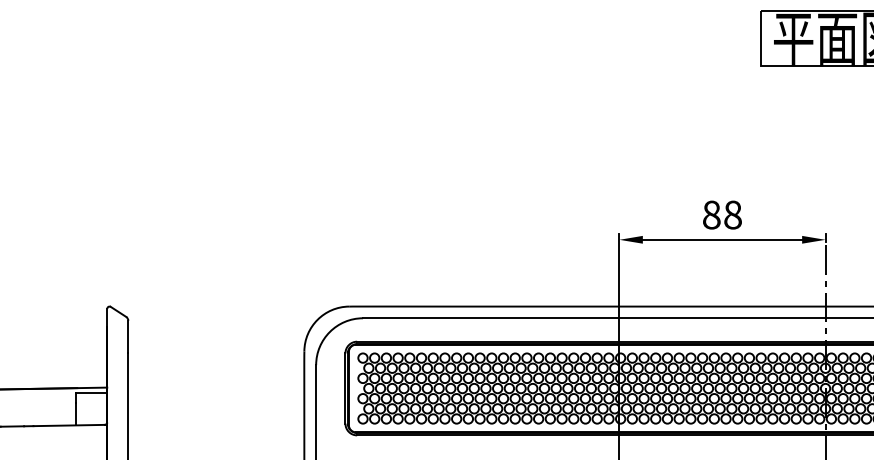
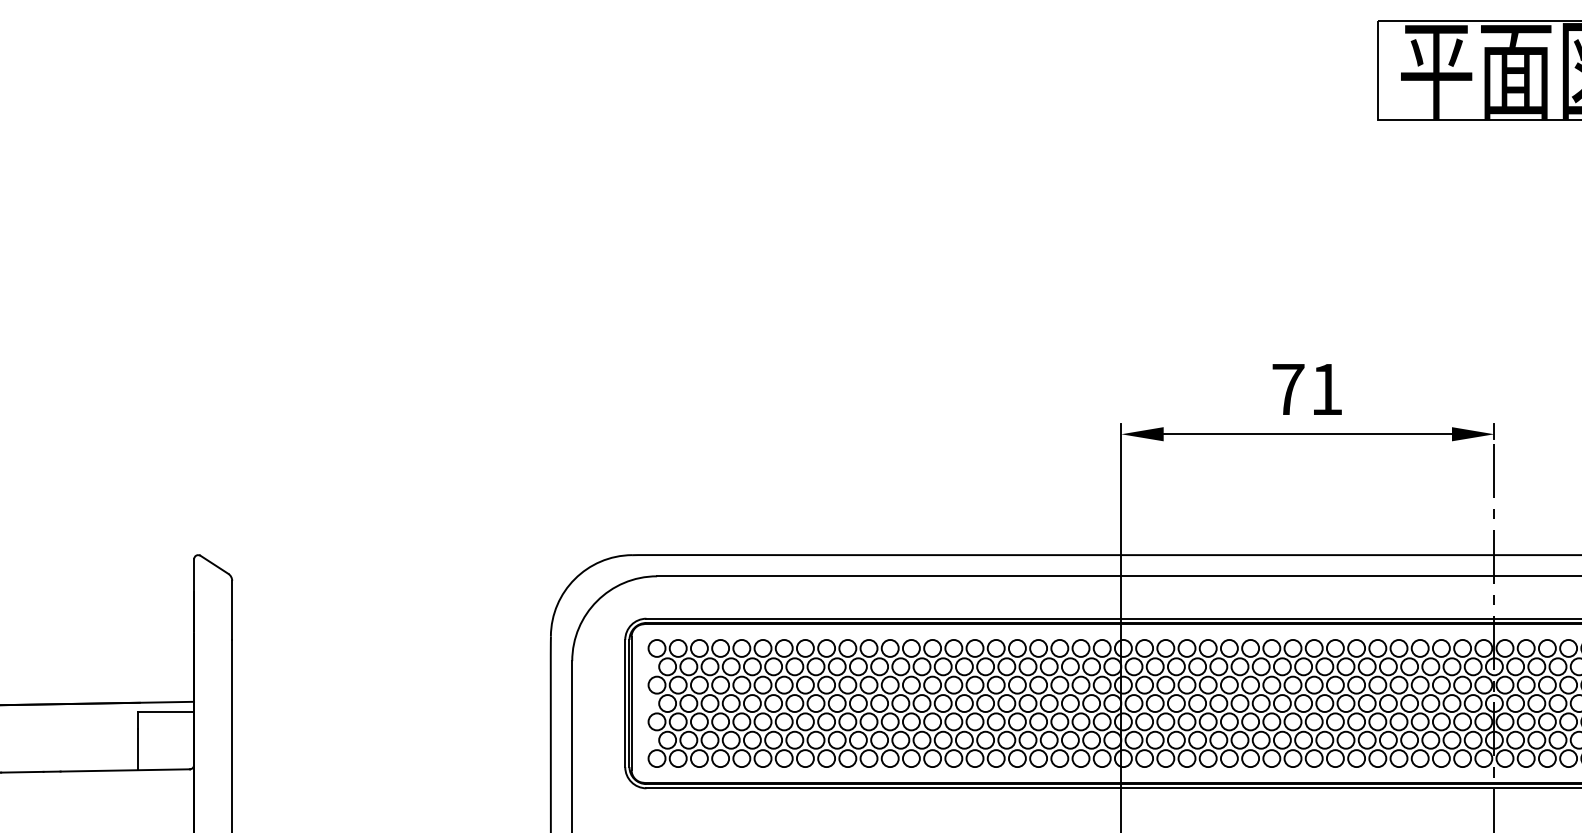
text: (722, 214) -> (1307, 388), 88 -> 71

